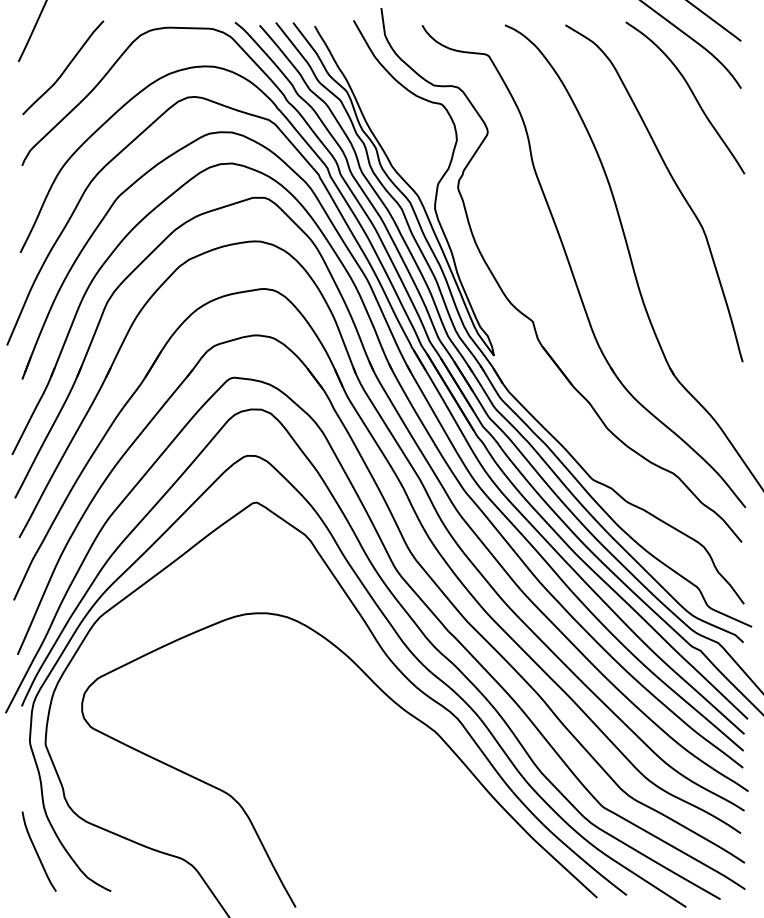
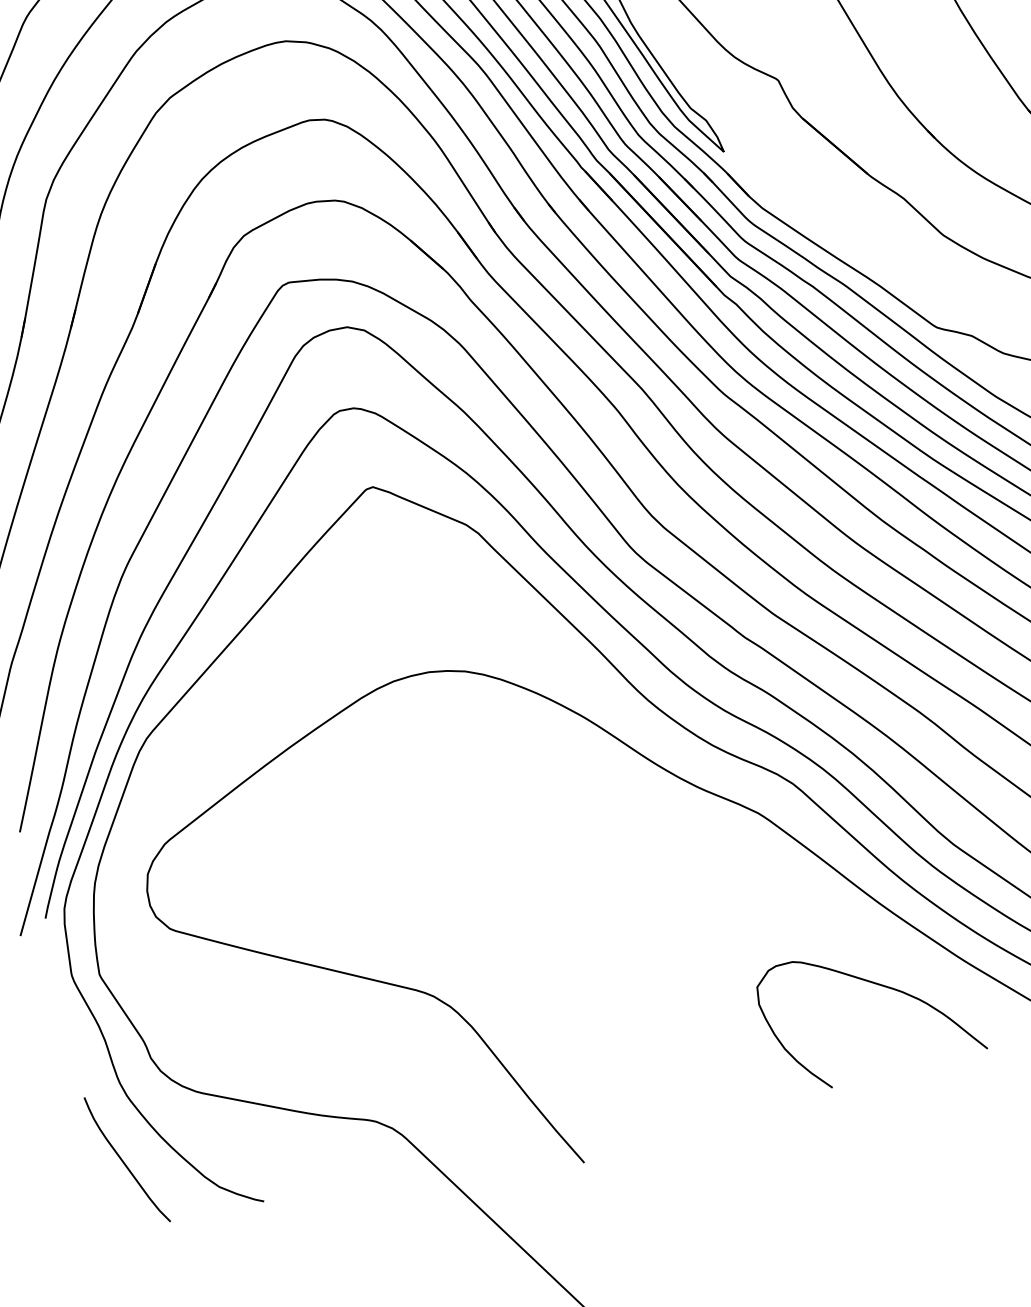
curve: (482, 843) -> (879, 986), added

